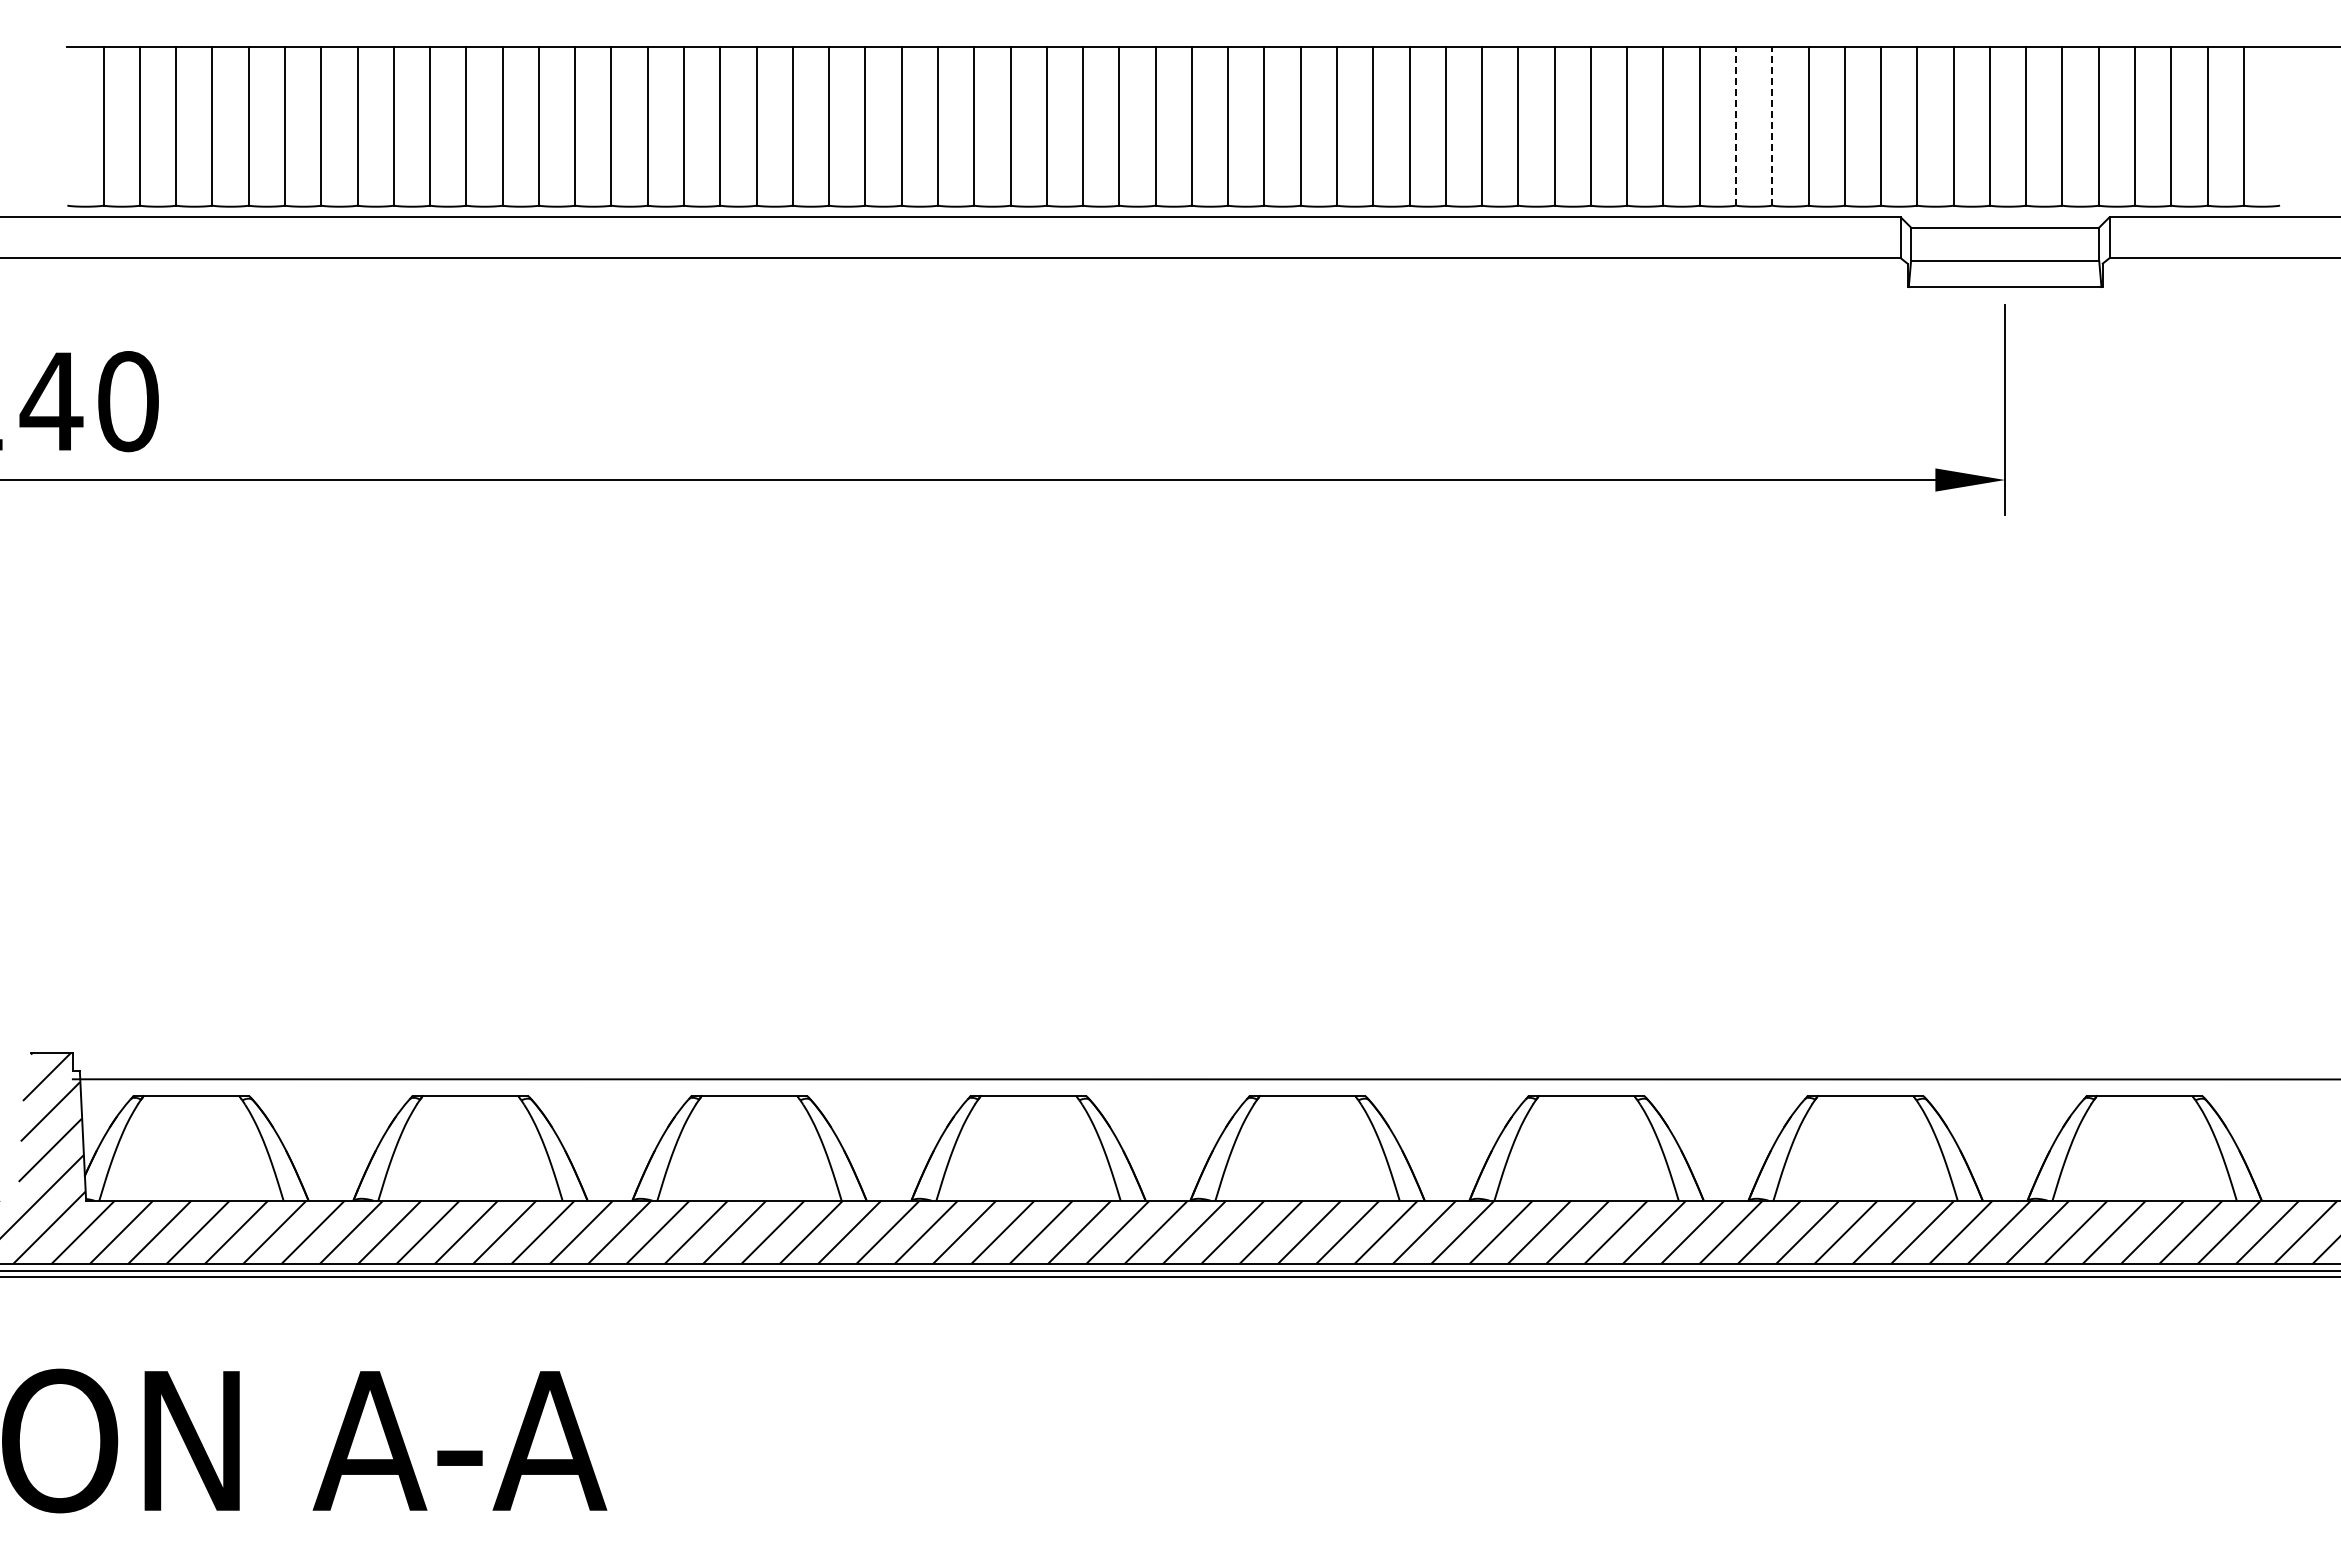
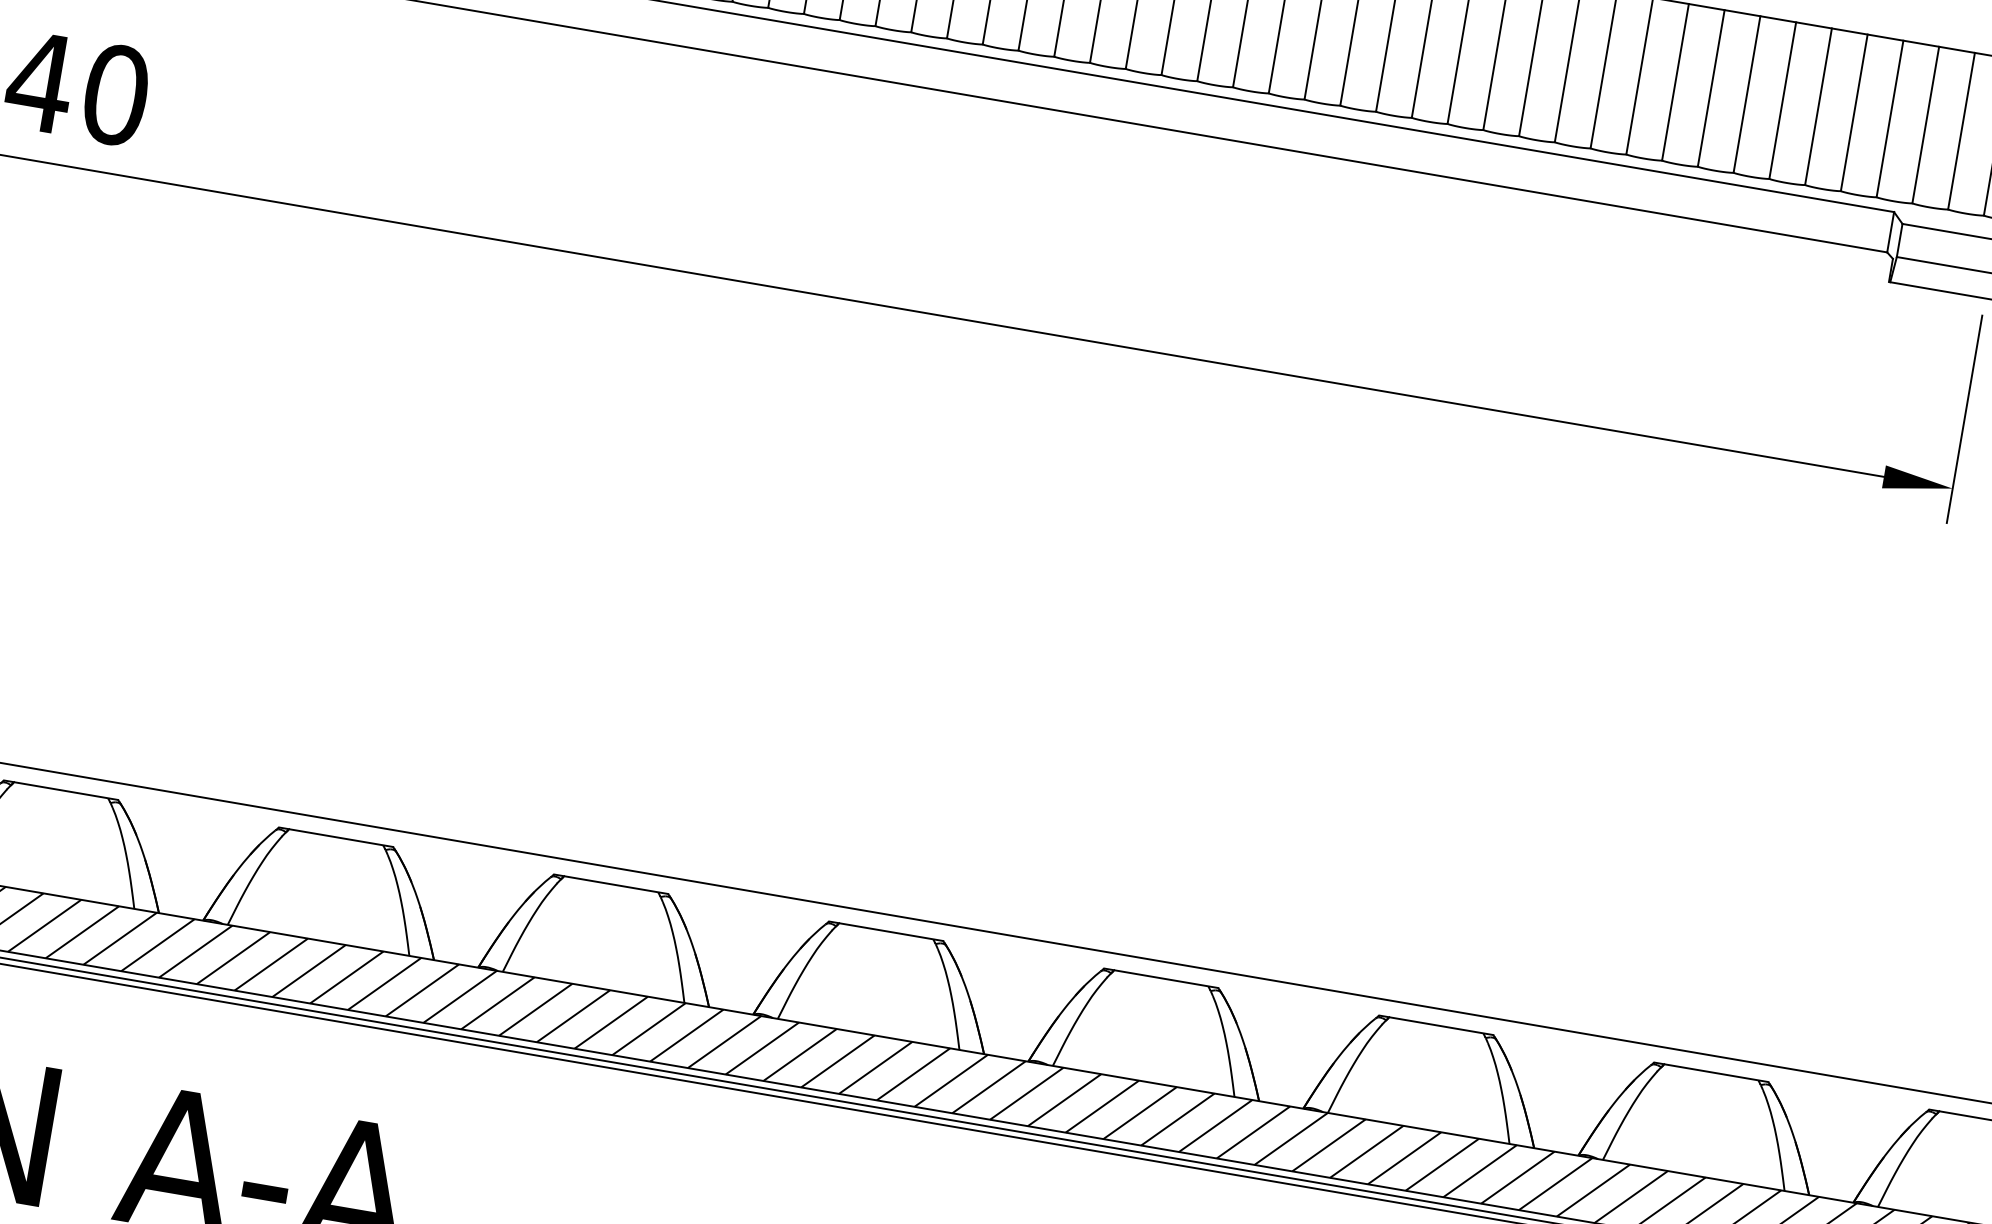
line: (1735, 125) -> (1746, 93), dashed -> solid
line: (1772, 125) -> (1783, 99), dashed -> solid

